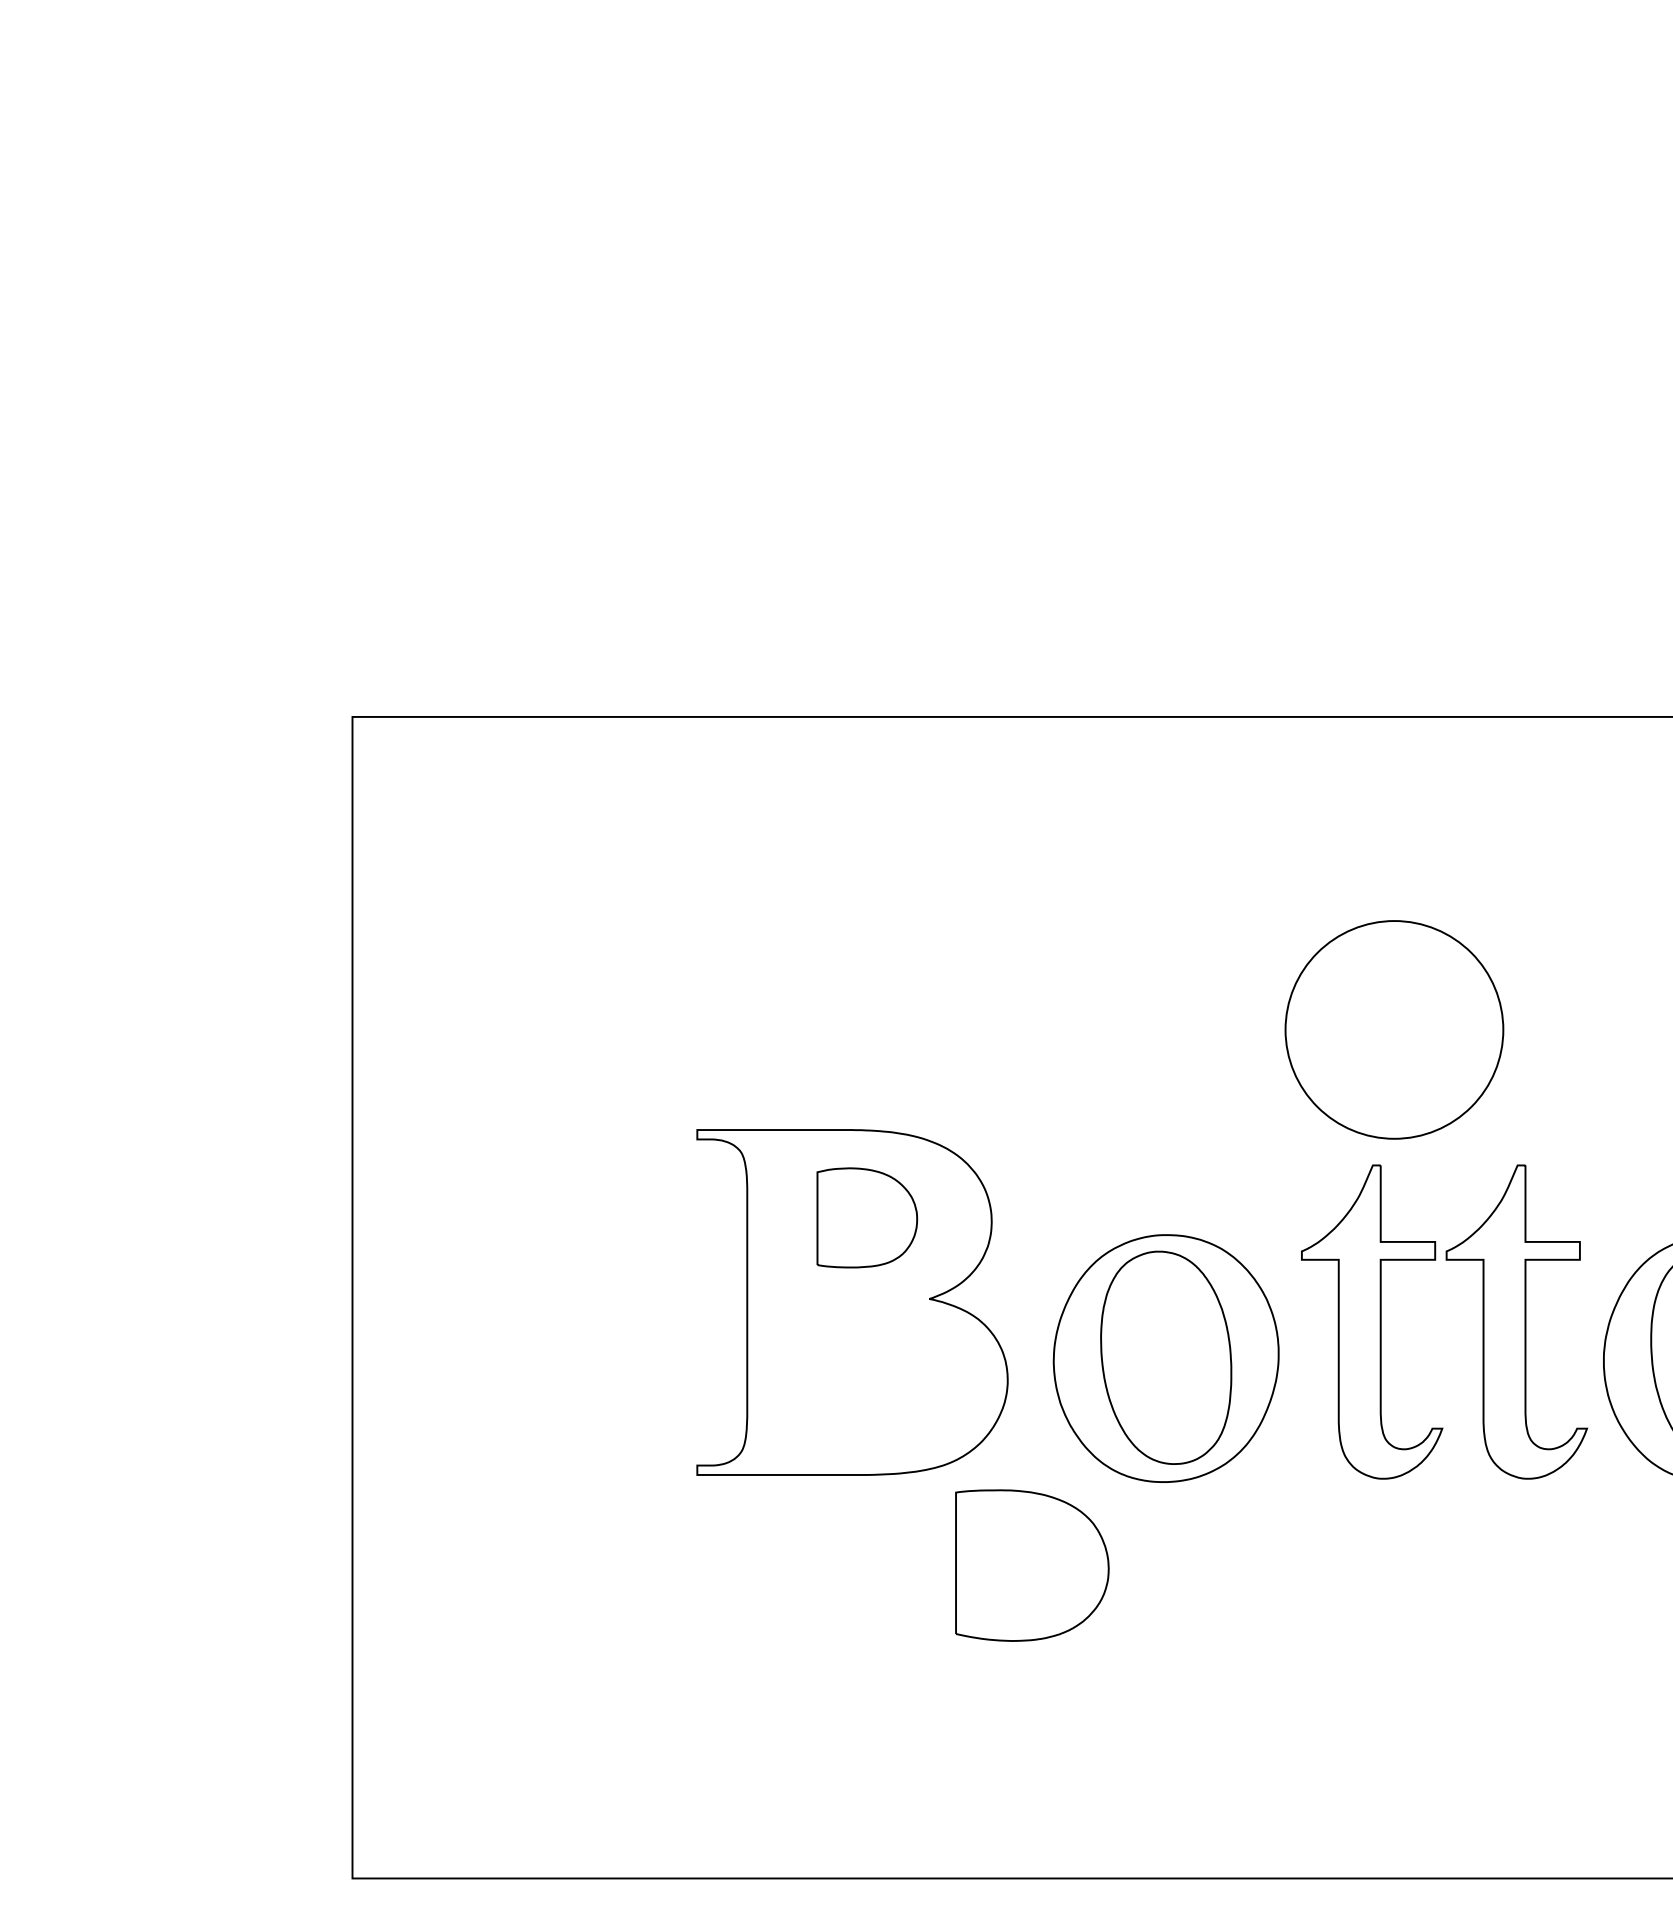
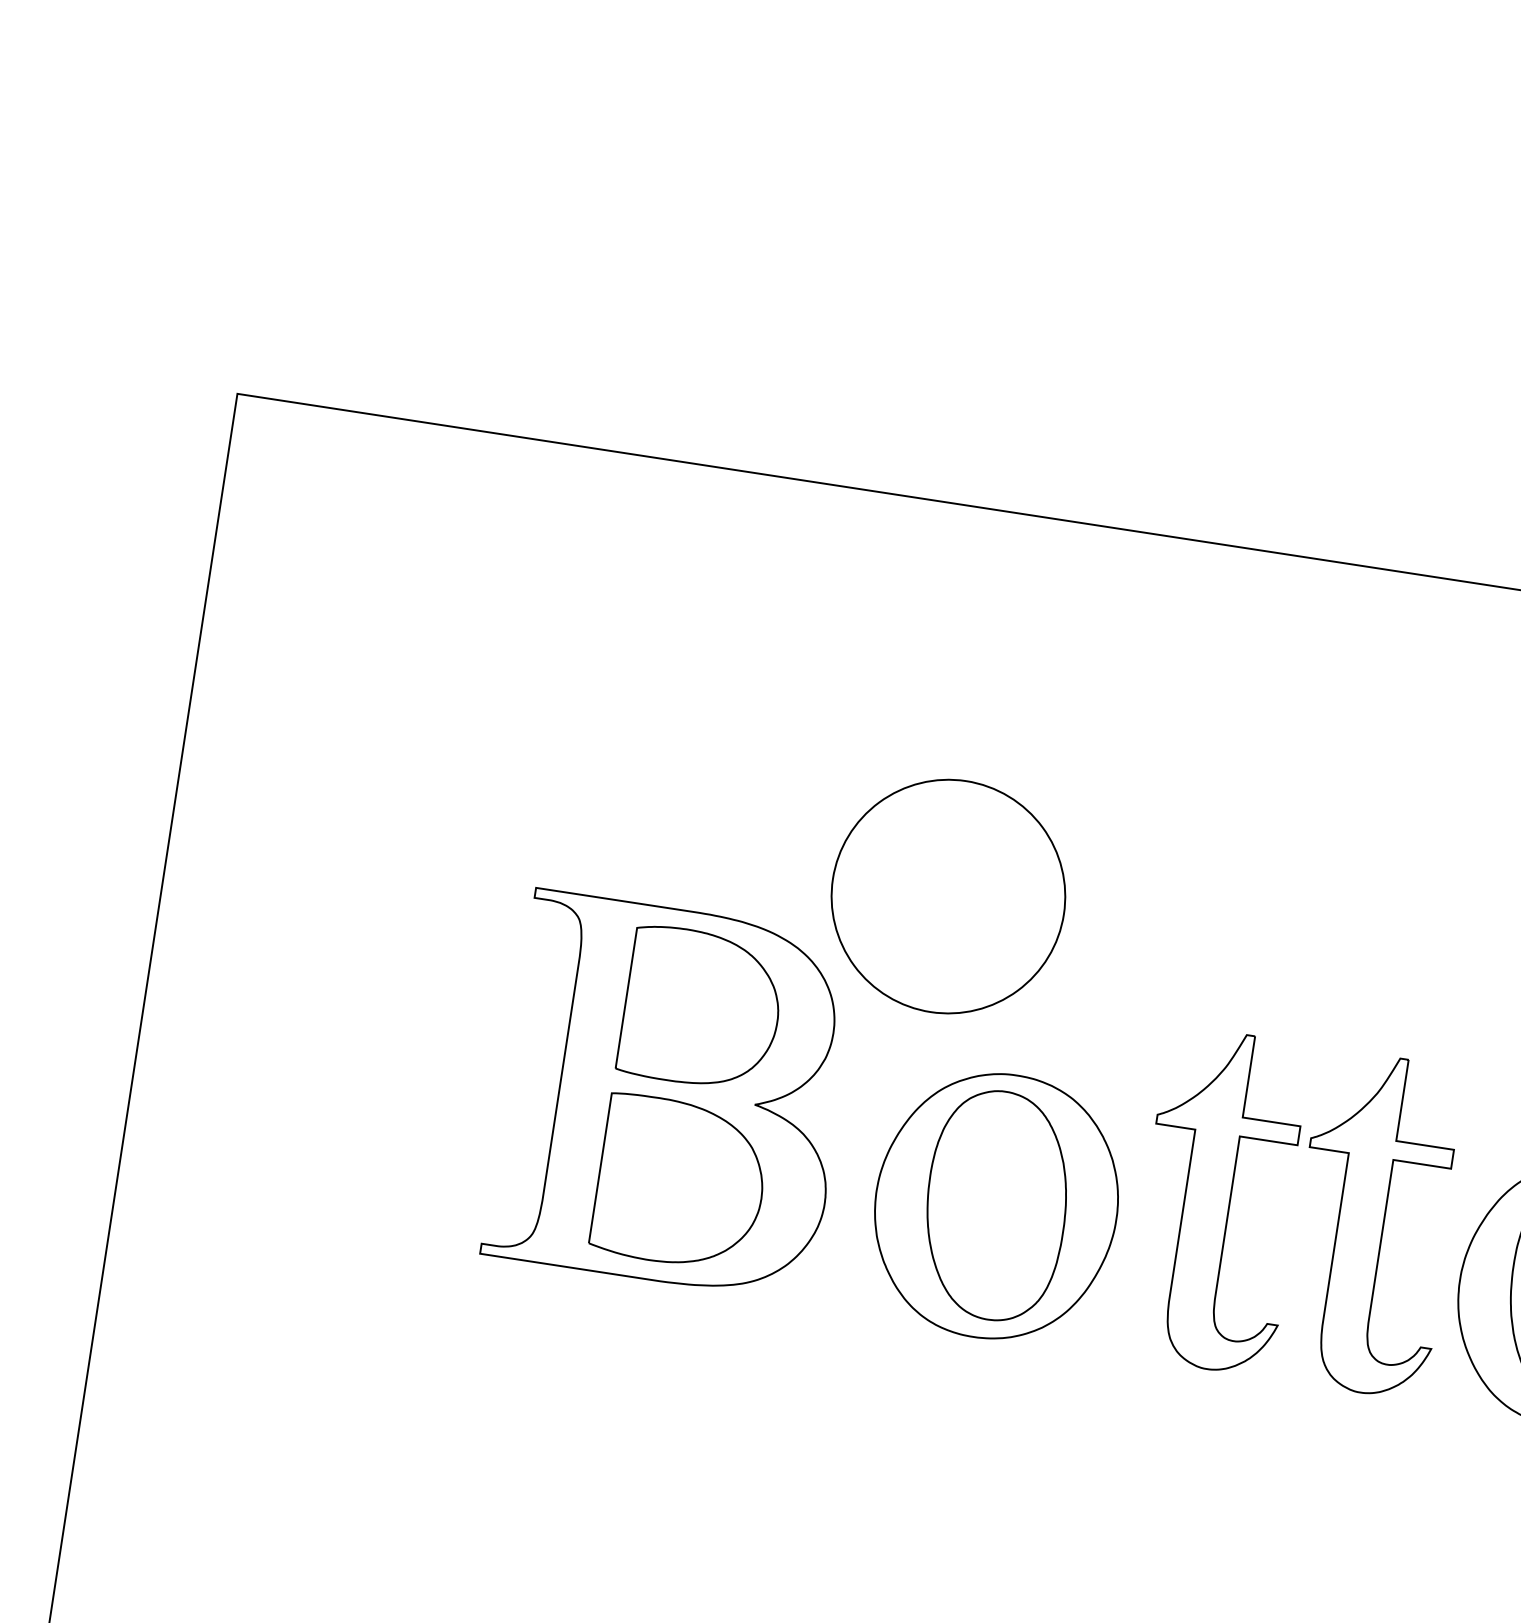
part: (1394, 1029) -> (948, 896), moved
part: (867, 1217) -> (702, 1008), size x1.43
part: (1032, 1565) -> (681, 1183), moved

